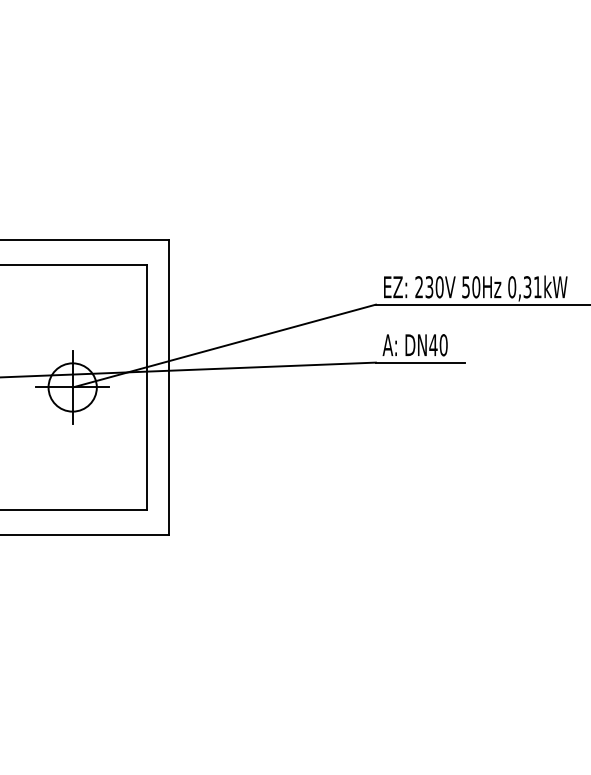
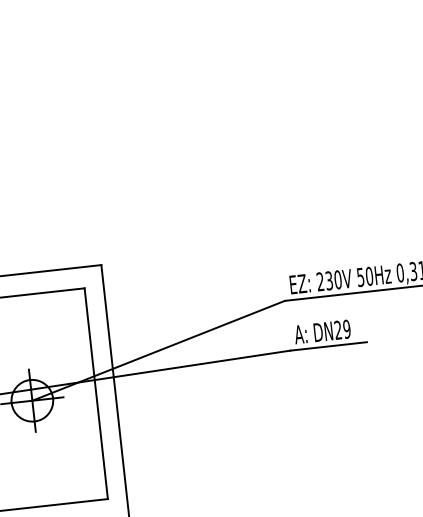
text: (438, 345) -> (342, 330), DN40 -> DN29

